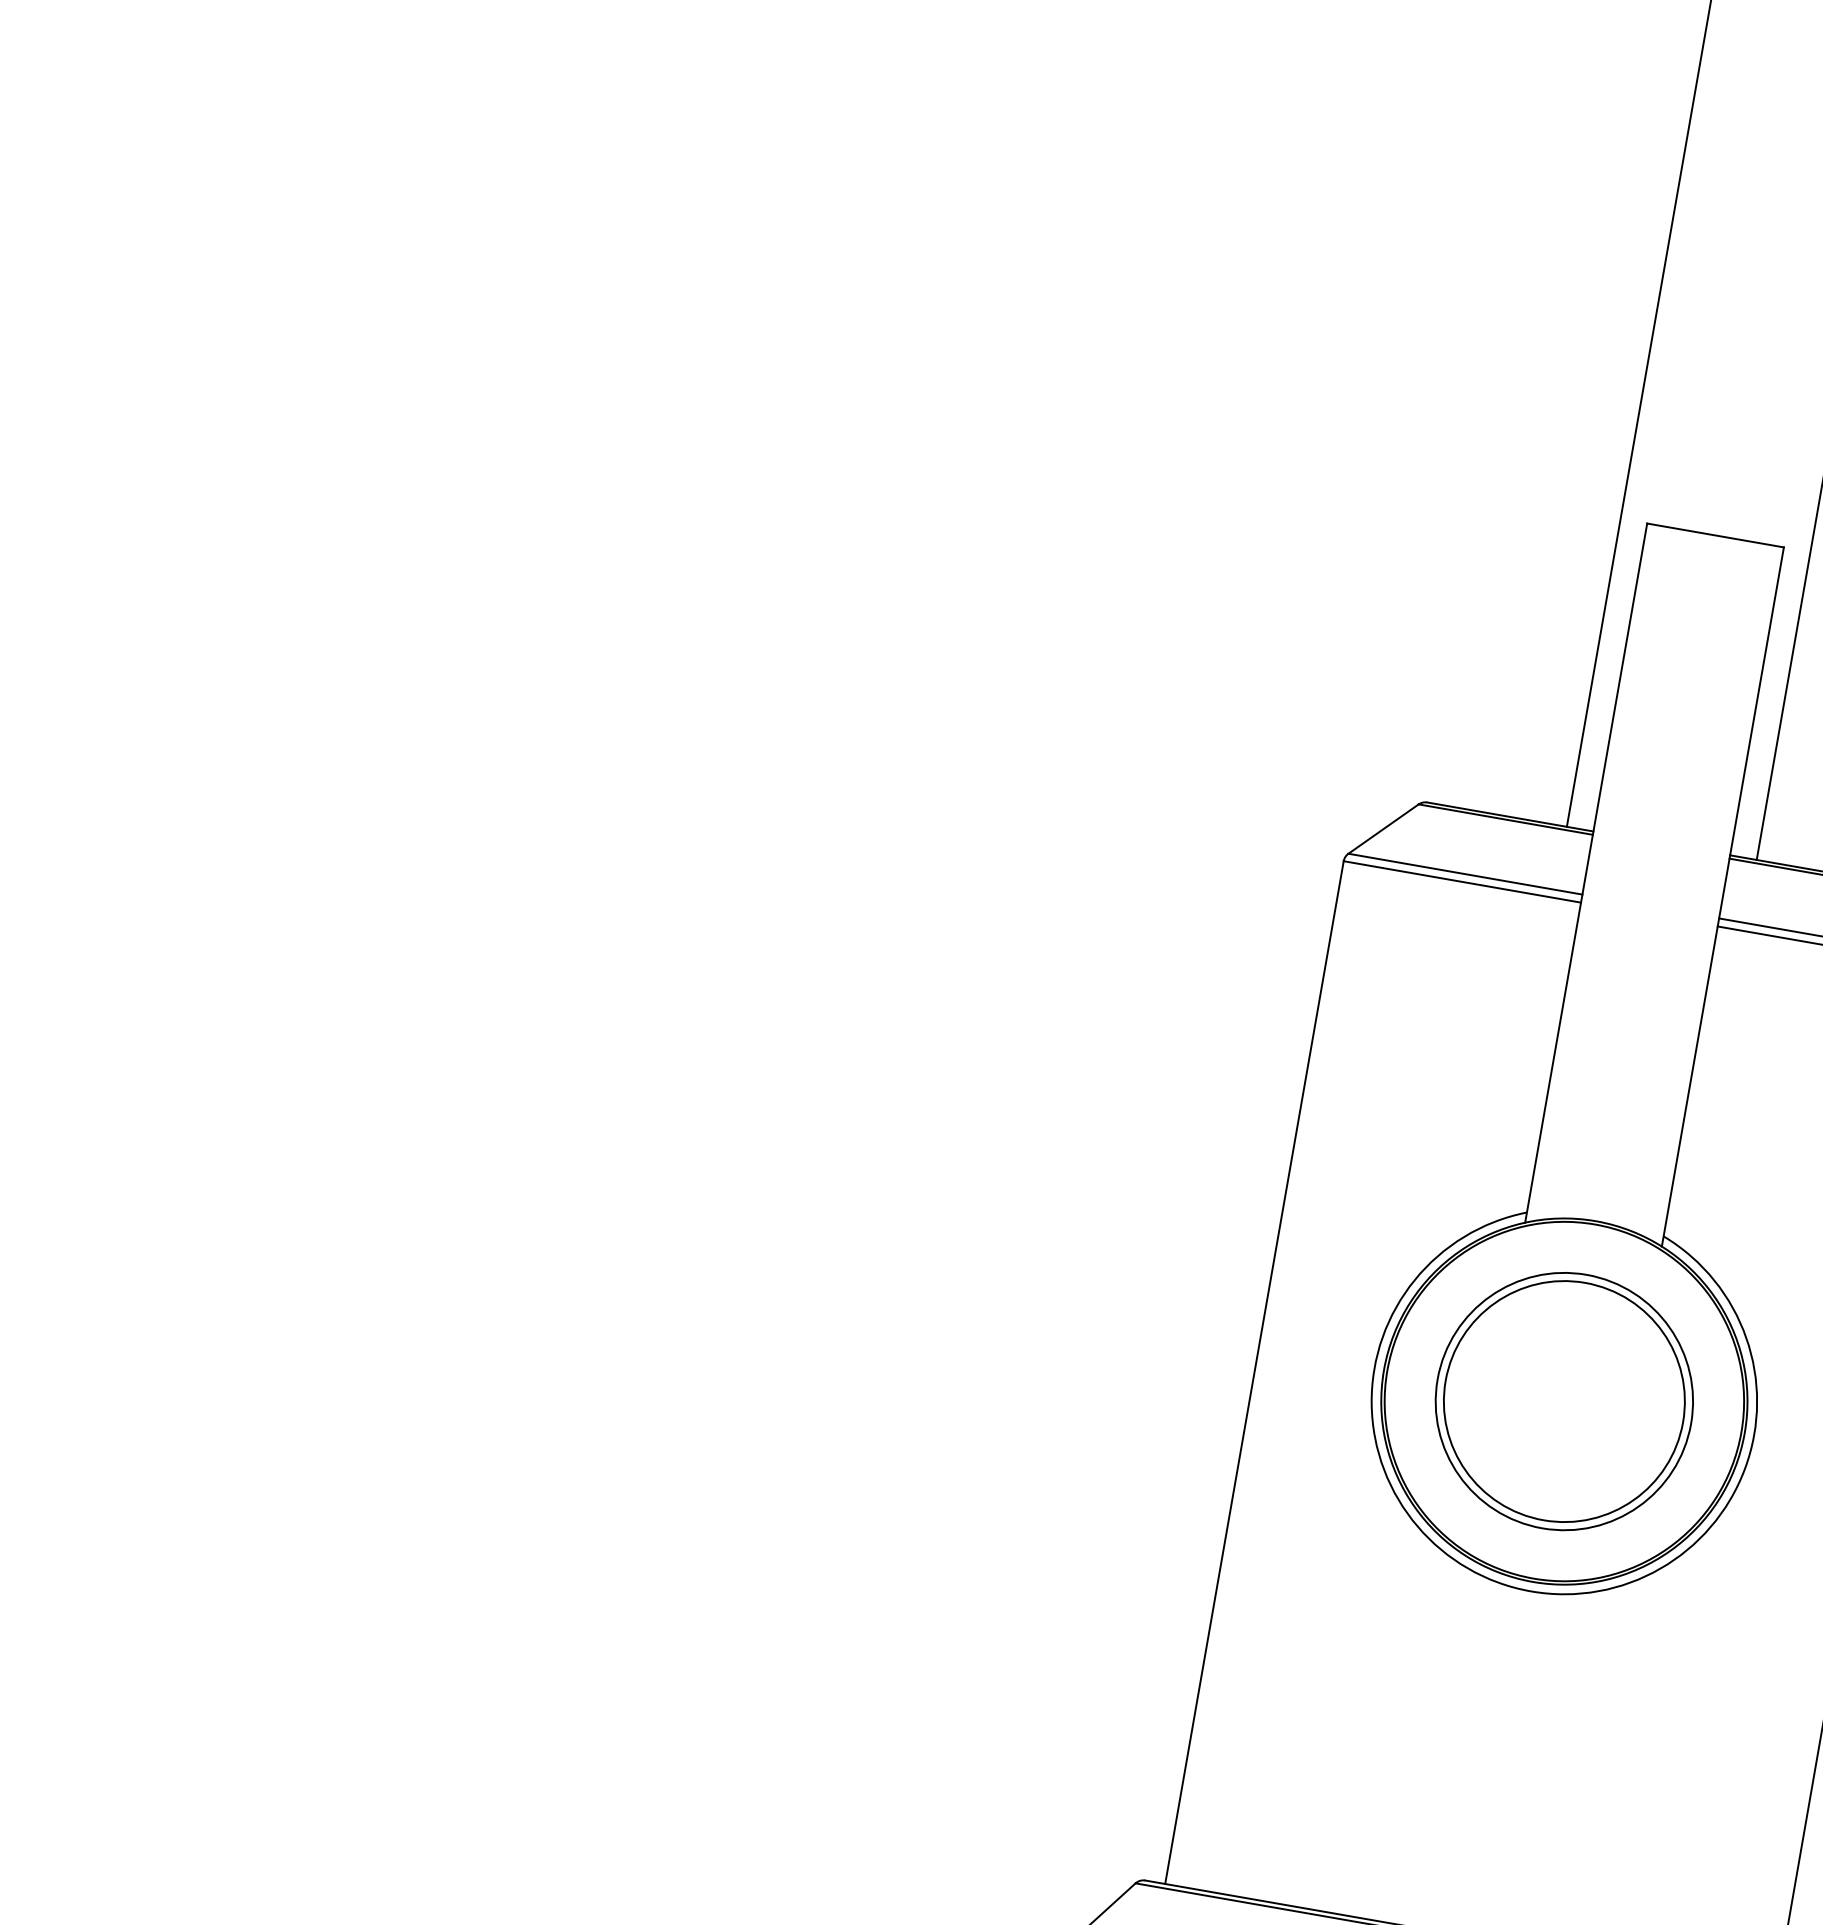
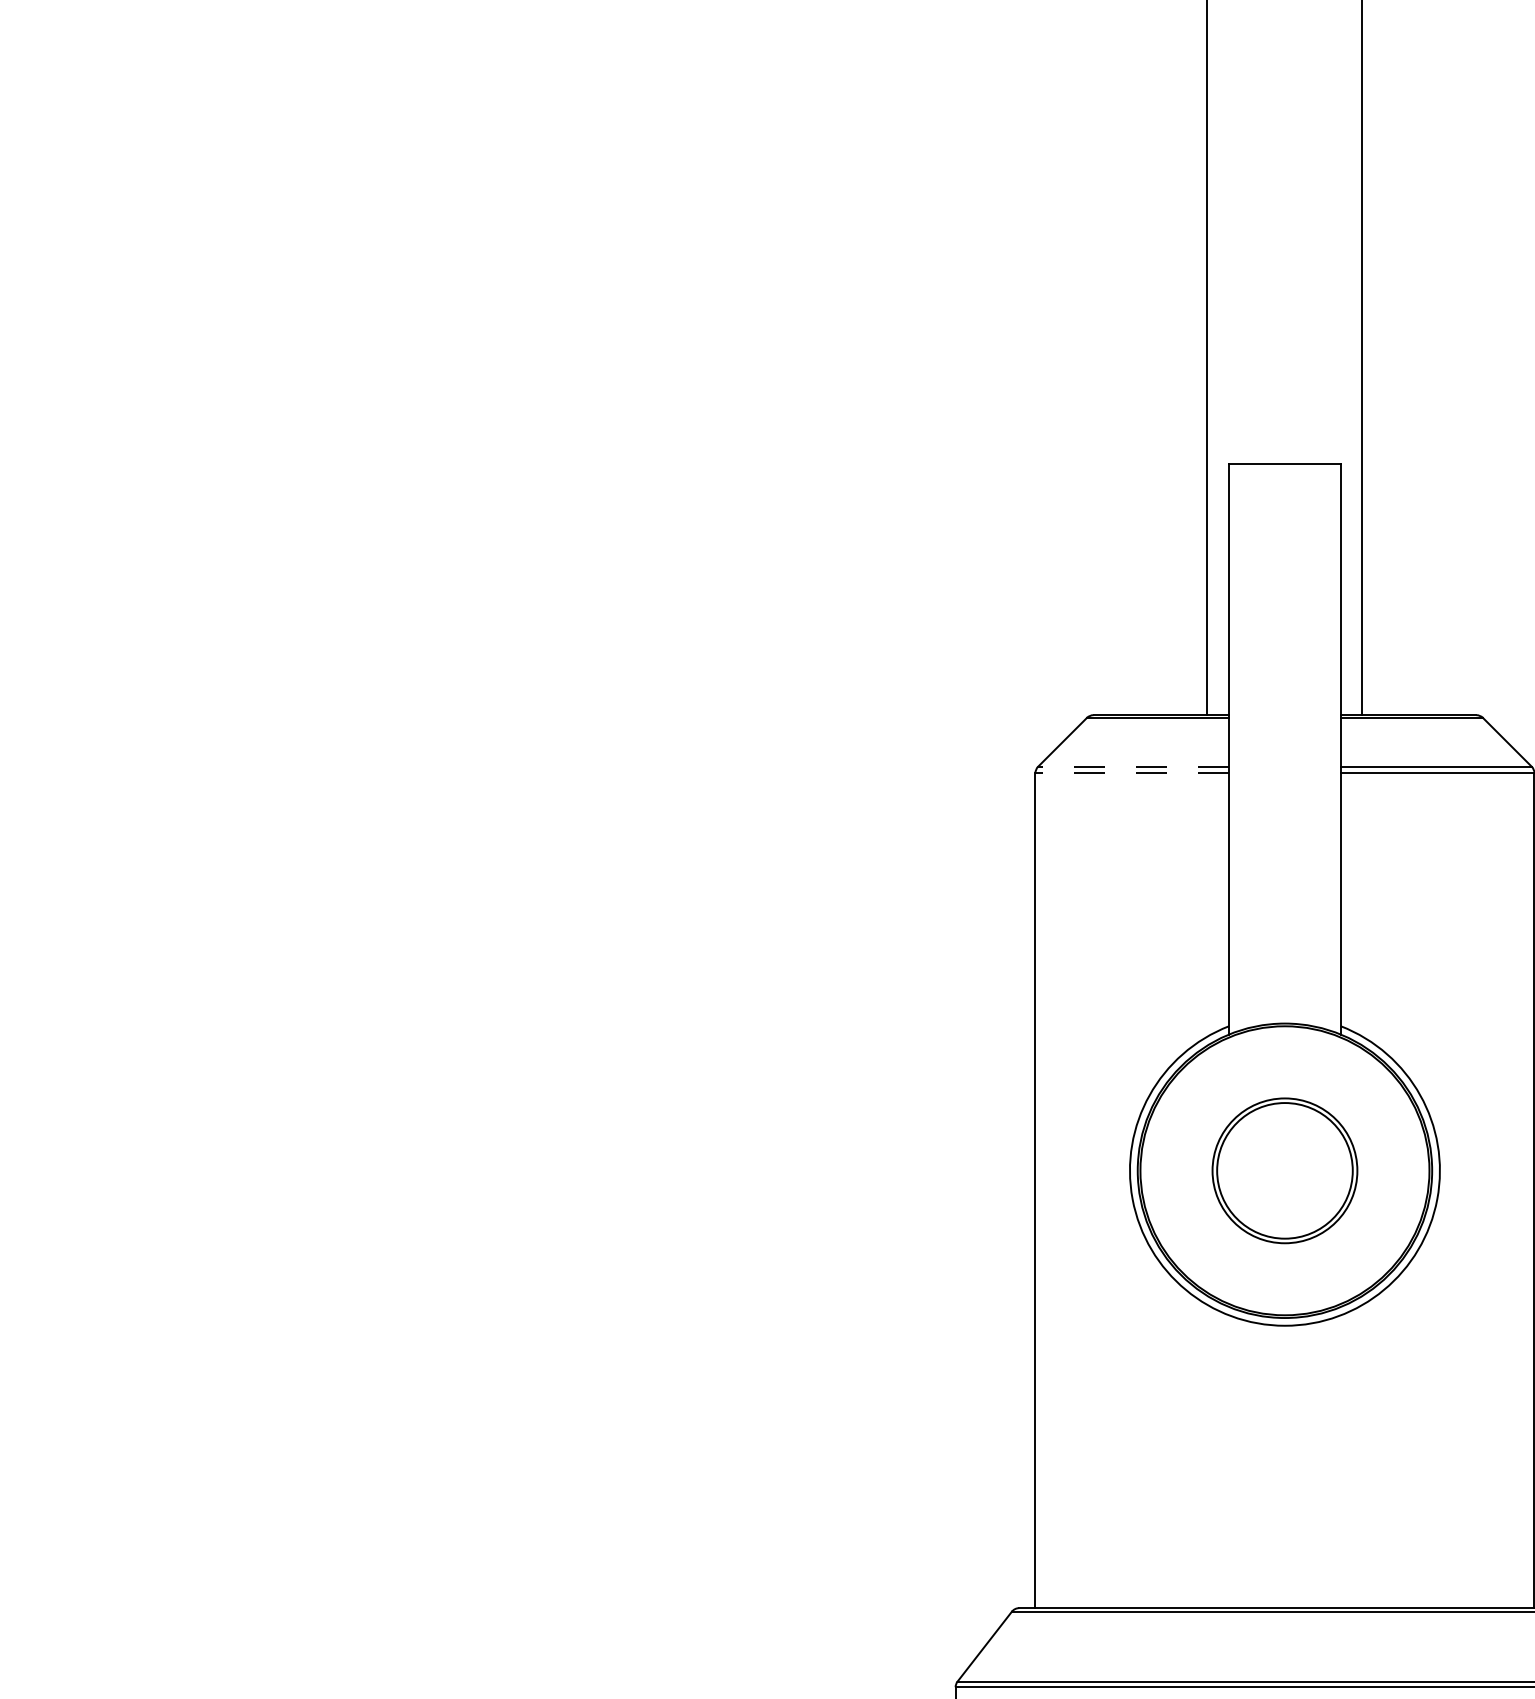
line: (1465, 873) -> (1133, 766), solid -> dashed
line: (1462, 882) -> (1132, 773), solid -> dashed
part: (1563, 1401) -> (1284, 1170), size x0.7

